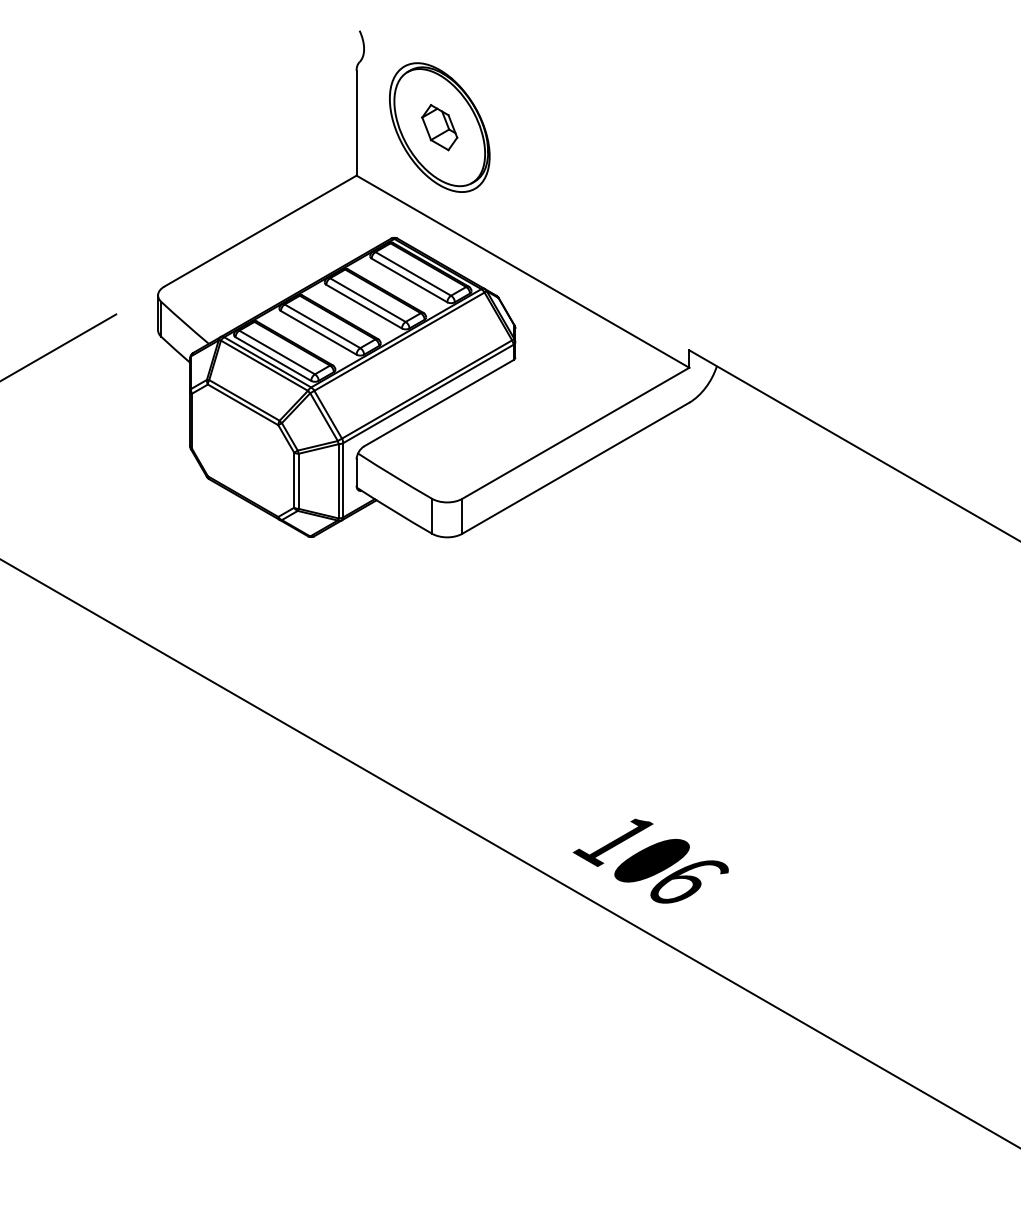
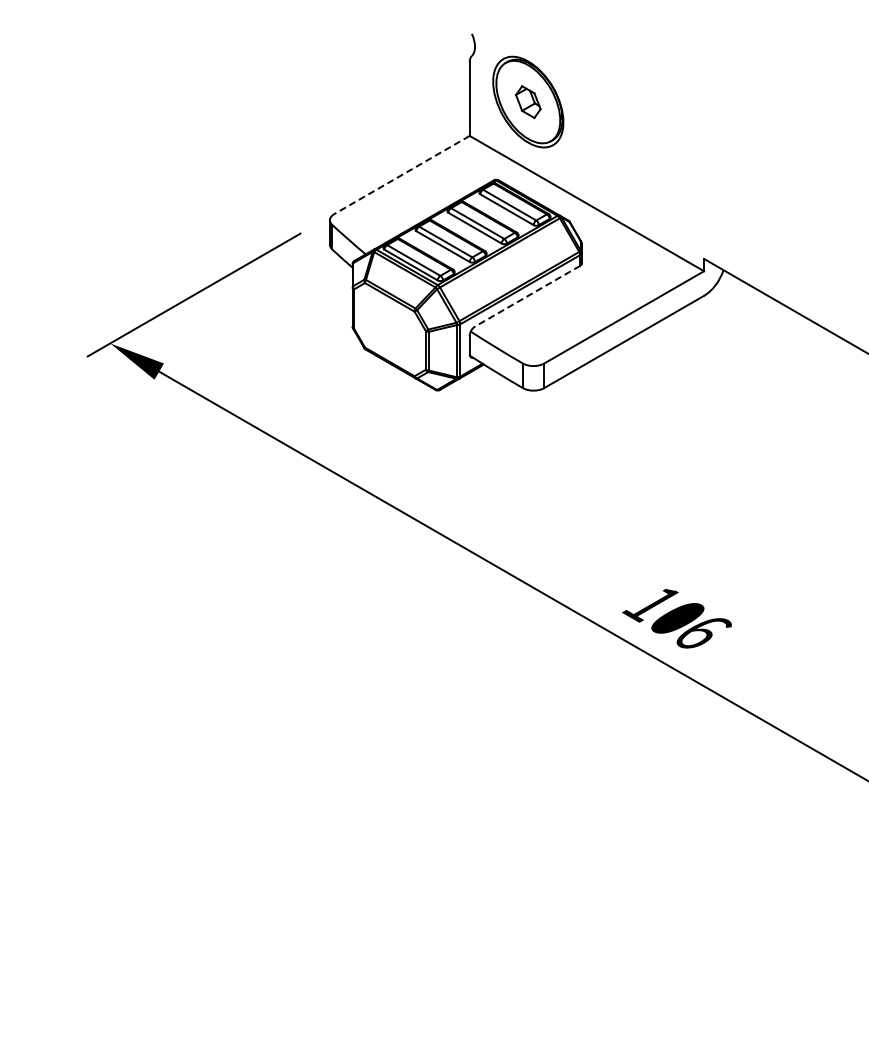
line: (259, 231) -> (401, 175), solid -> dashed
line: (438, 403) -> (527, 296), solid -> dashed

